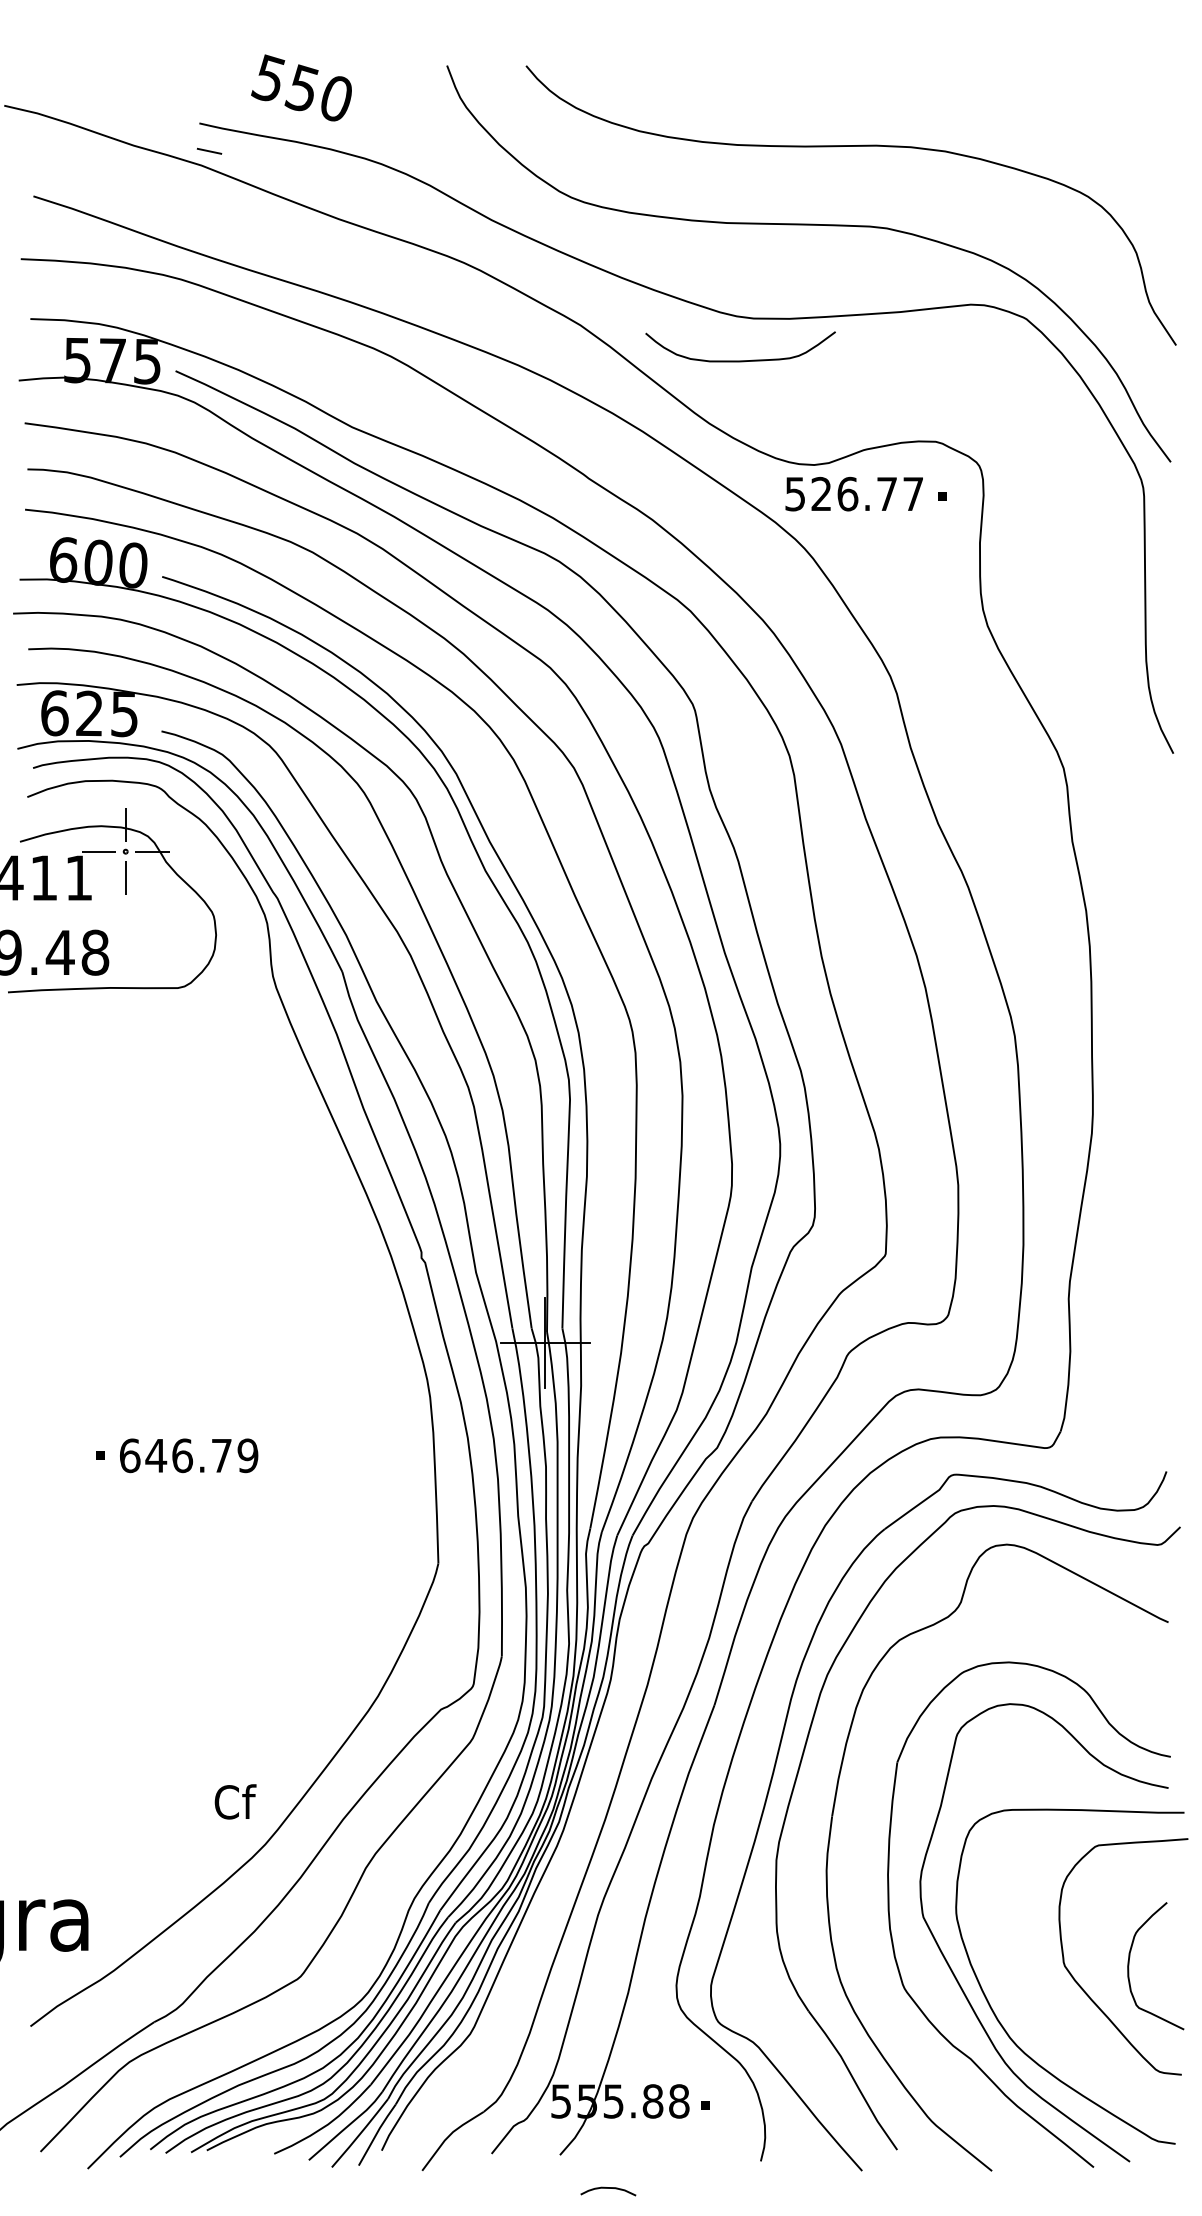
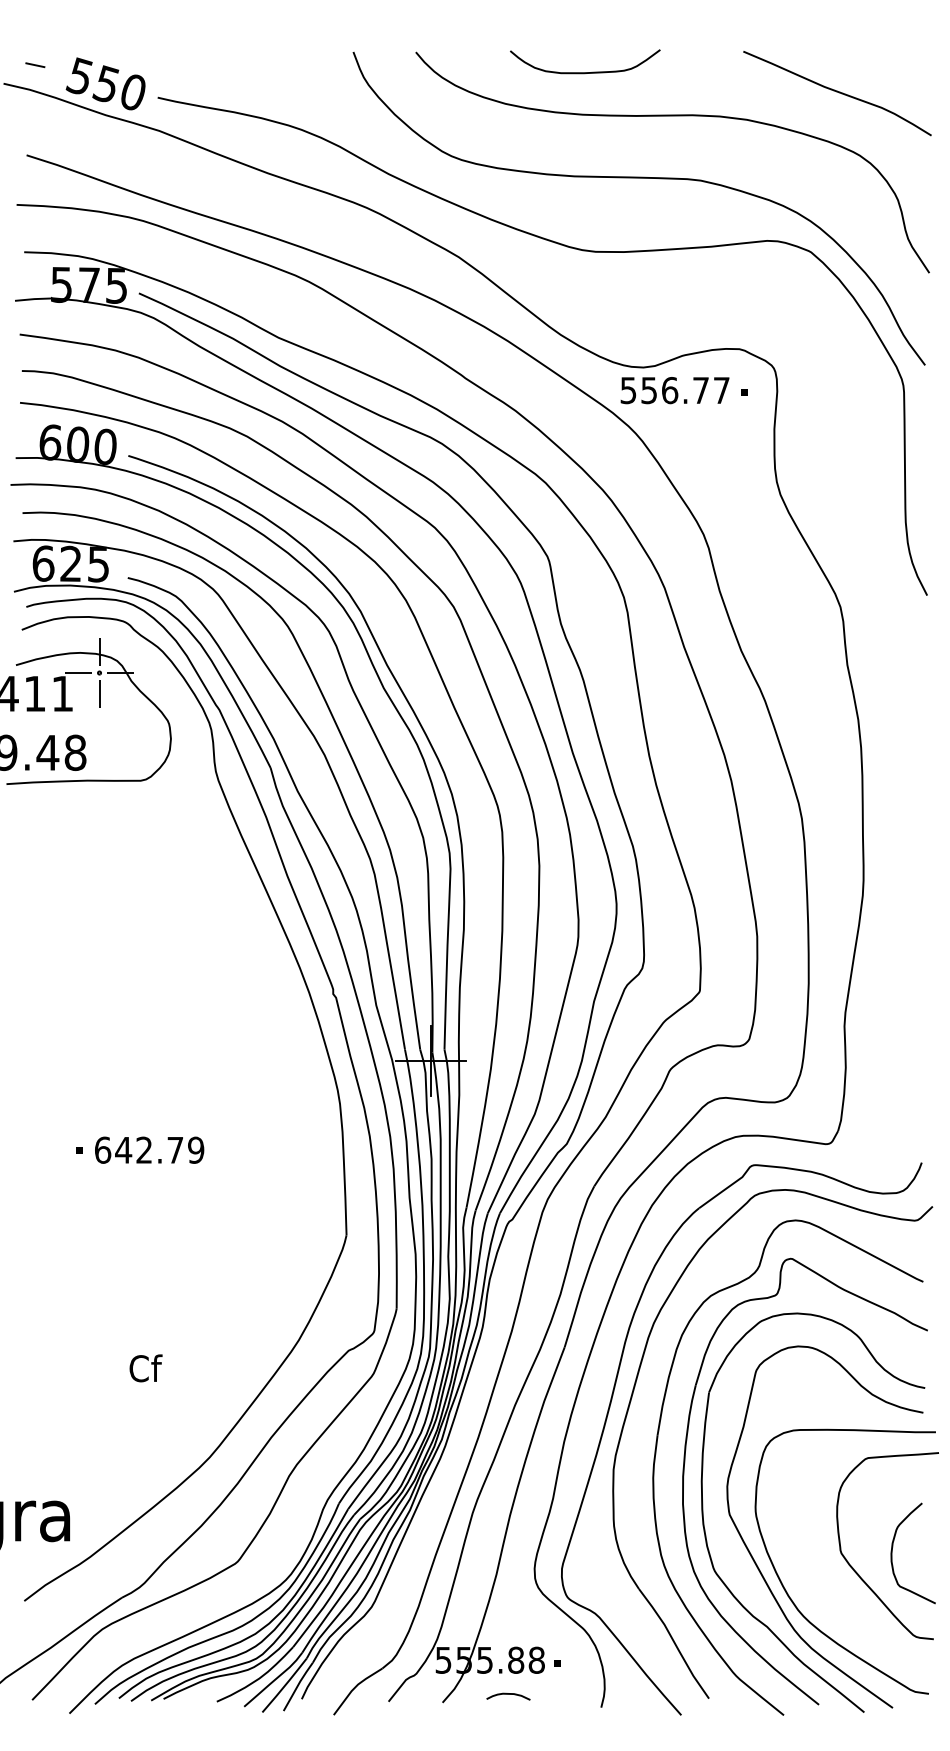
text: (301, 87) -> (105, 83), moved
curve: (1059, 116) -> (837, 92), added
line: (209, 150) -> (35, 64), moved
curve: (740, 360) -> (585, 72), moved
text: (821, 493) -> (649, 390), 526.77 -> 556.77
text: (182, 1455) -> (144, 1150), 646.79 -> 642.79
text: (235, 1801) -> (145, 1368), moved
part: (866, 1859) -> (684, 1469), added
curve: (608, 2188) -> (508, 1694), moved

